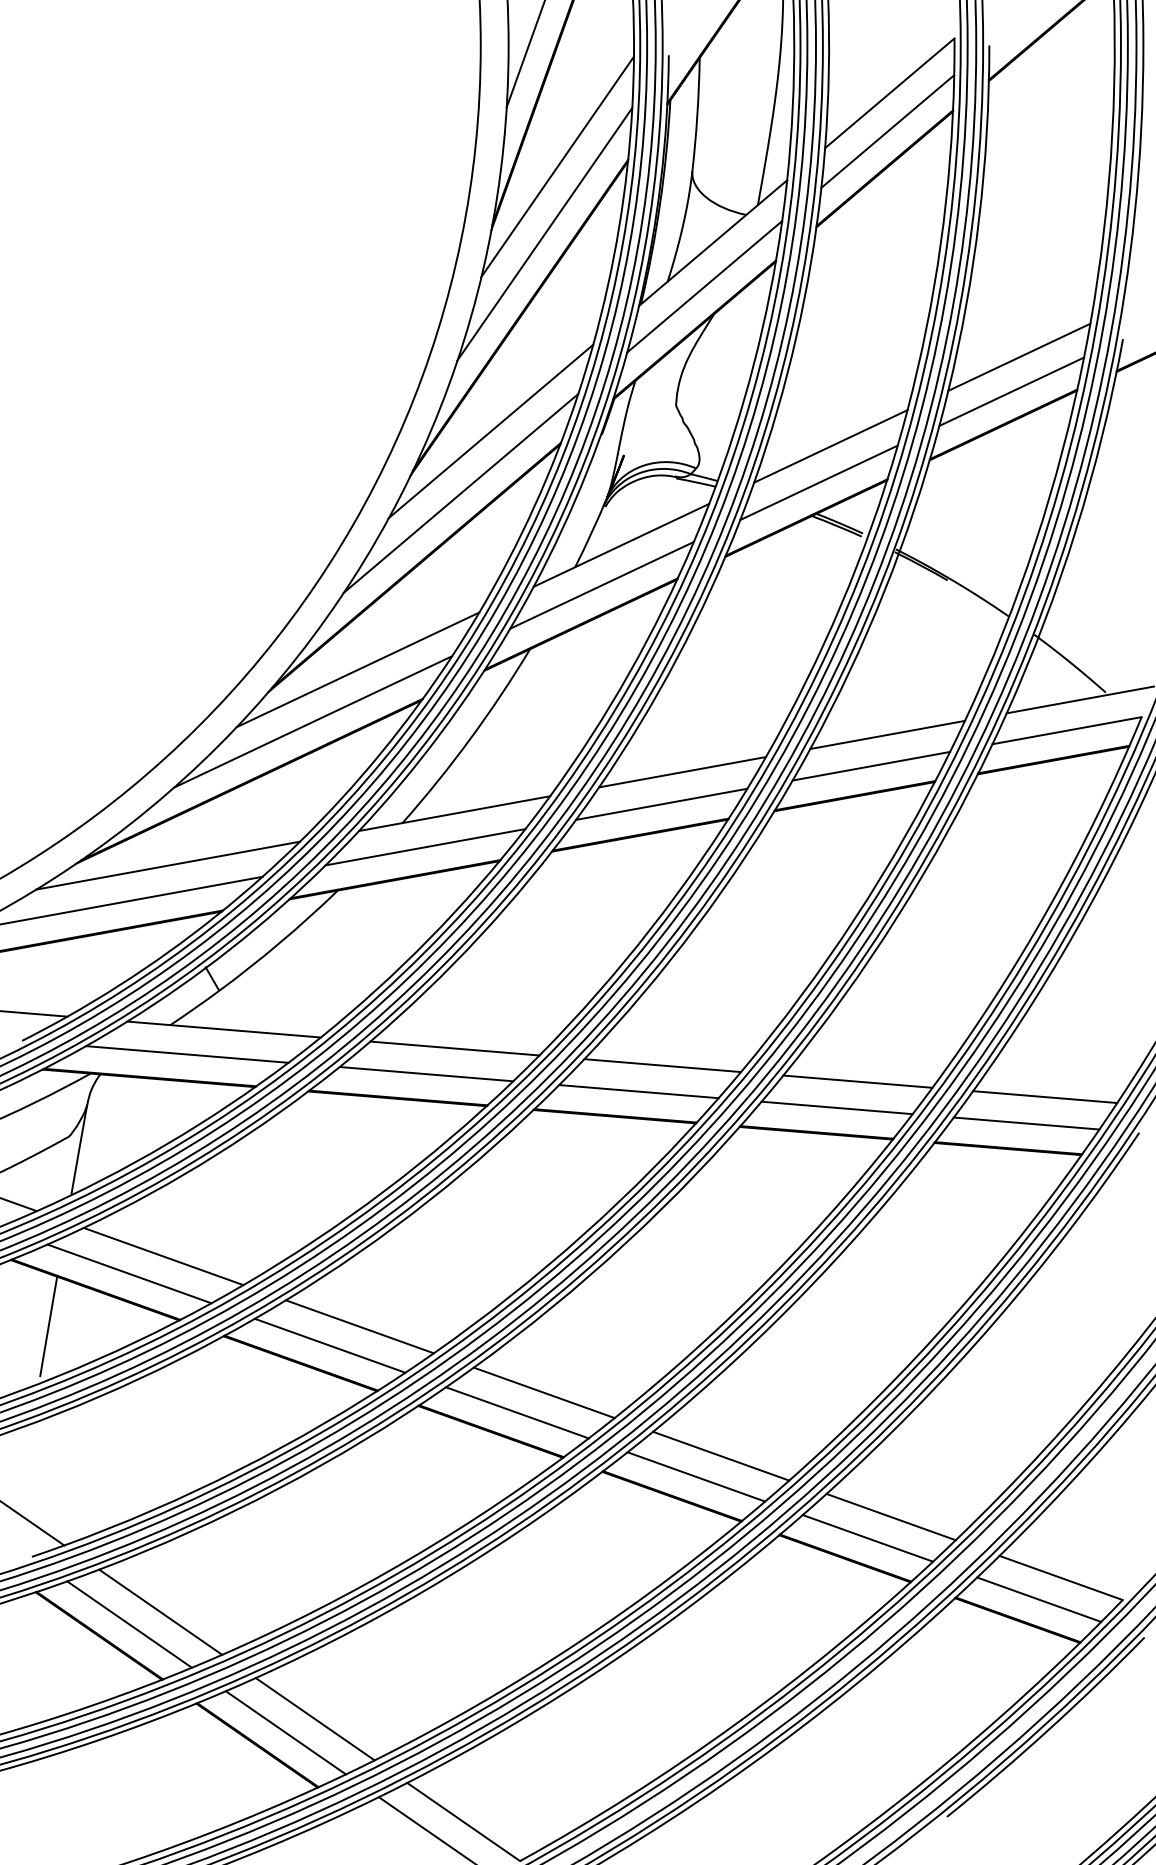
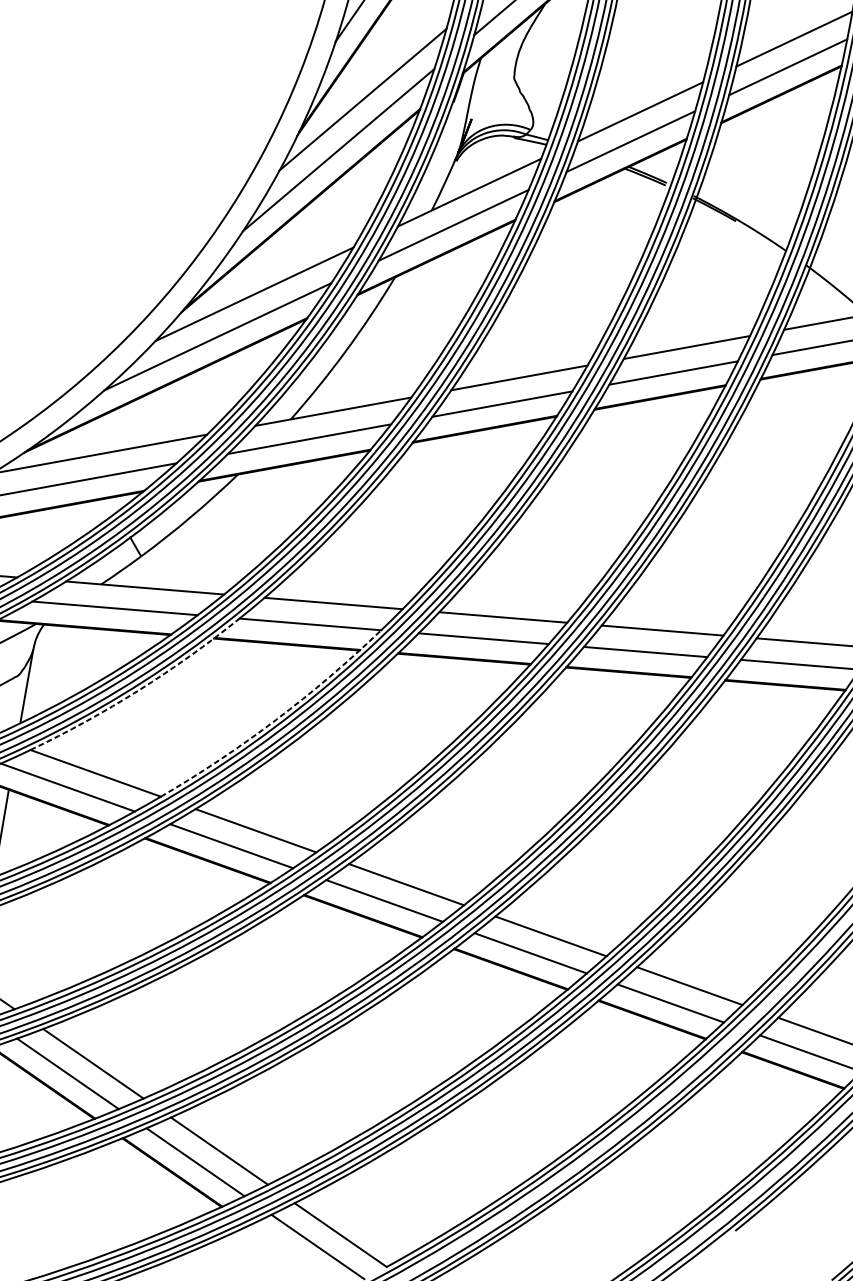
arc: (216, 1154) -> (138, 690), solid -> dashed
arc: (384, 1191) -> (276, 720), solid -> dashed

